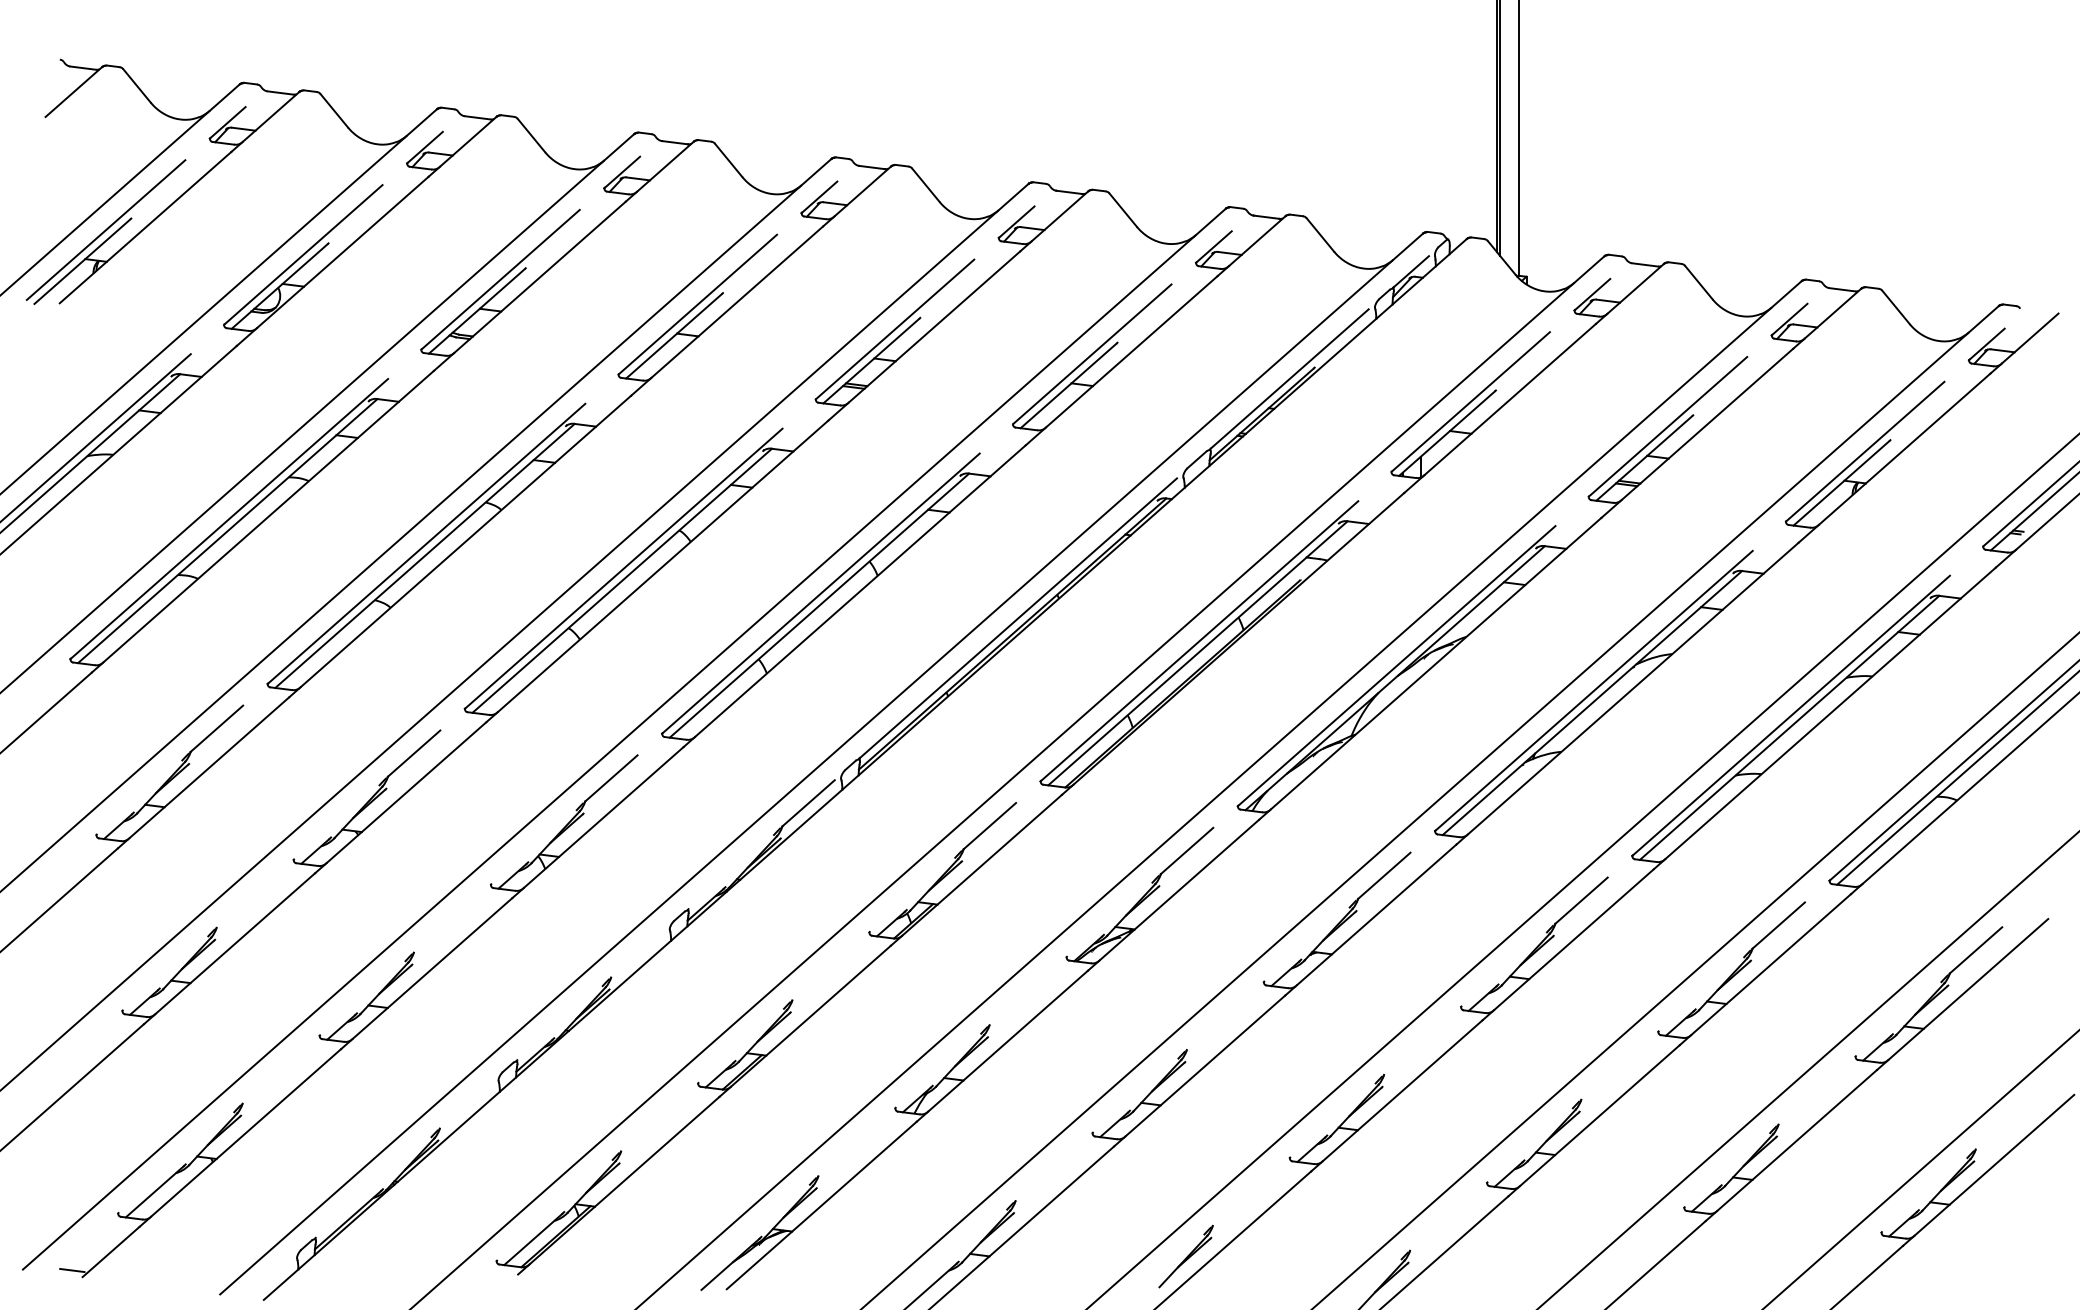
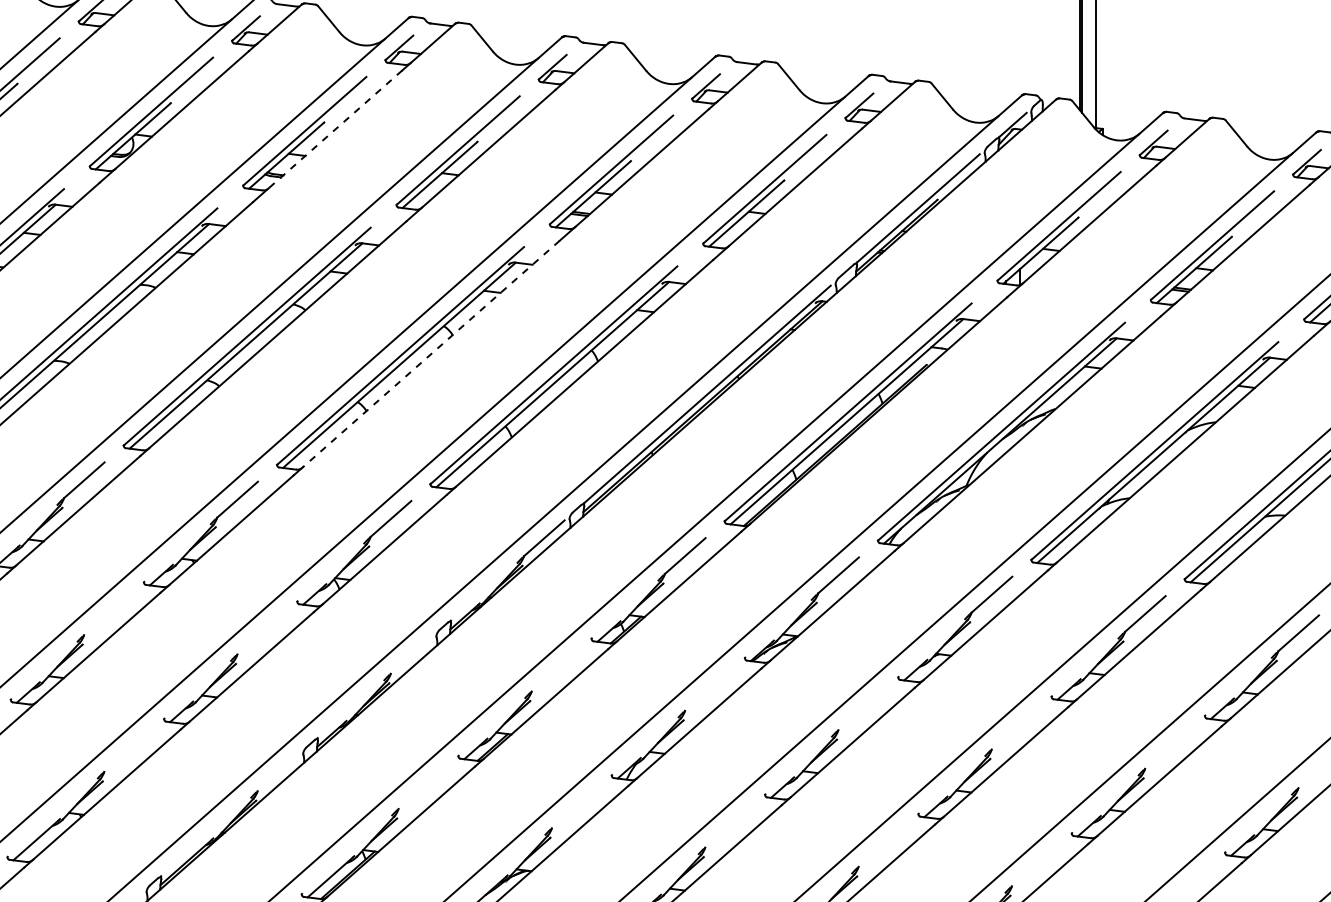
line: (539, 277) -> (335, 129), solid -> dashed
line: (662, 566) -> (430, 354), solid -> dashed

